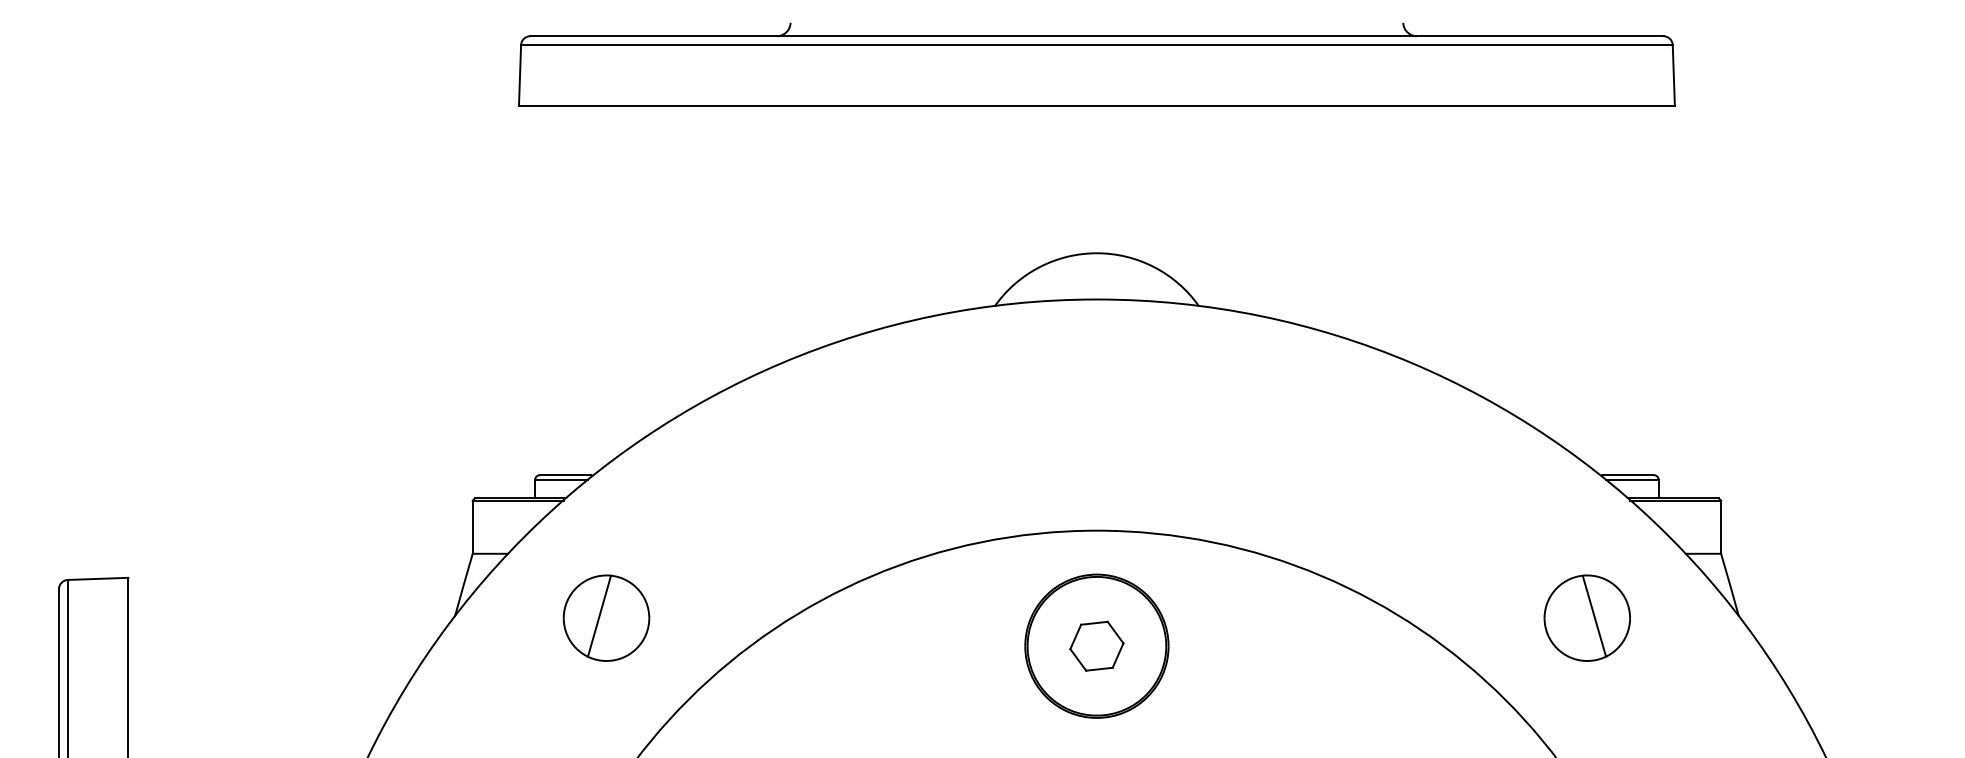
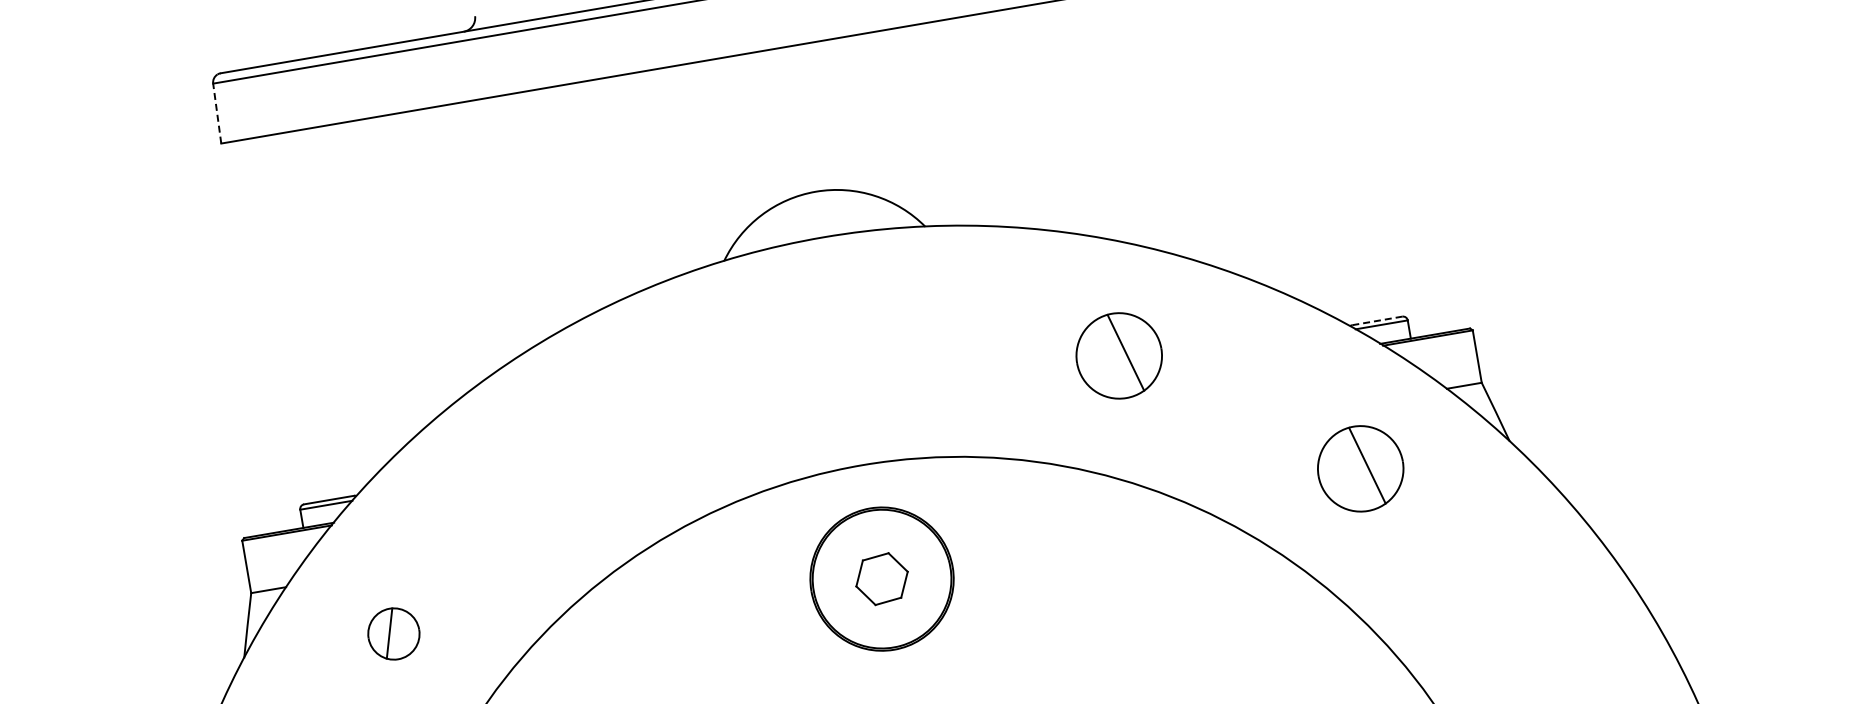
line: (520, 74) -> (217, 112), solid -> dashed
part: (1367, 465) -> (1118, 355), added
line: (1629, 475) -> (1378, 321), solid -> dashed
part: (606, 617) -> (393, 633), size x0.6

